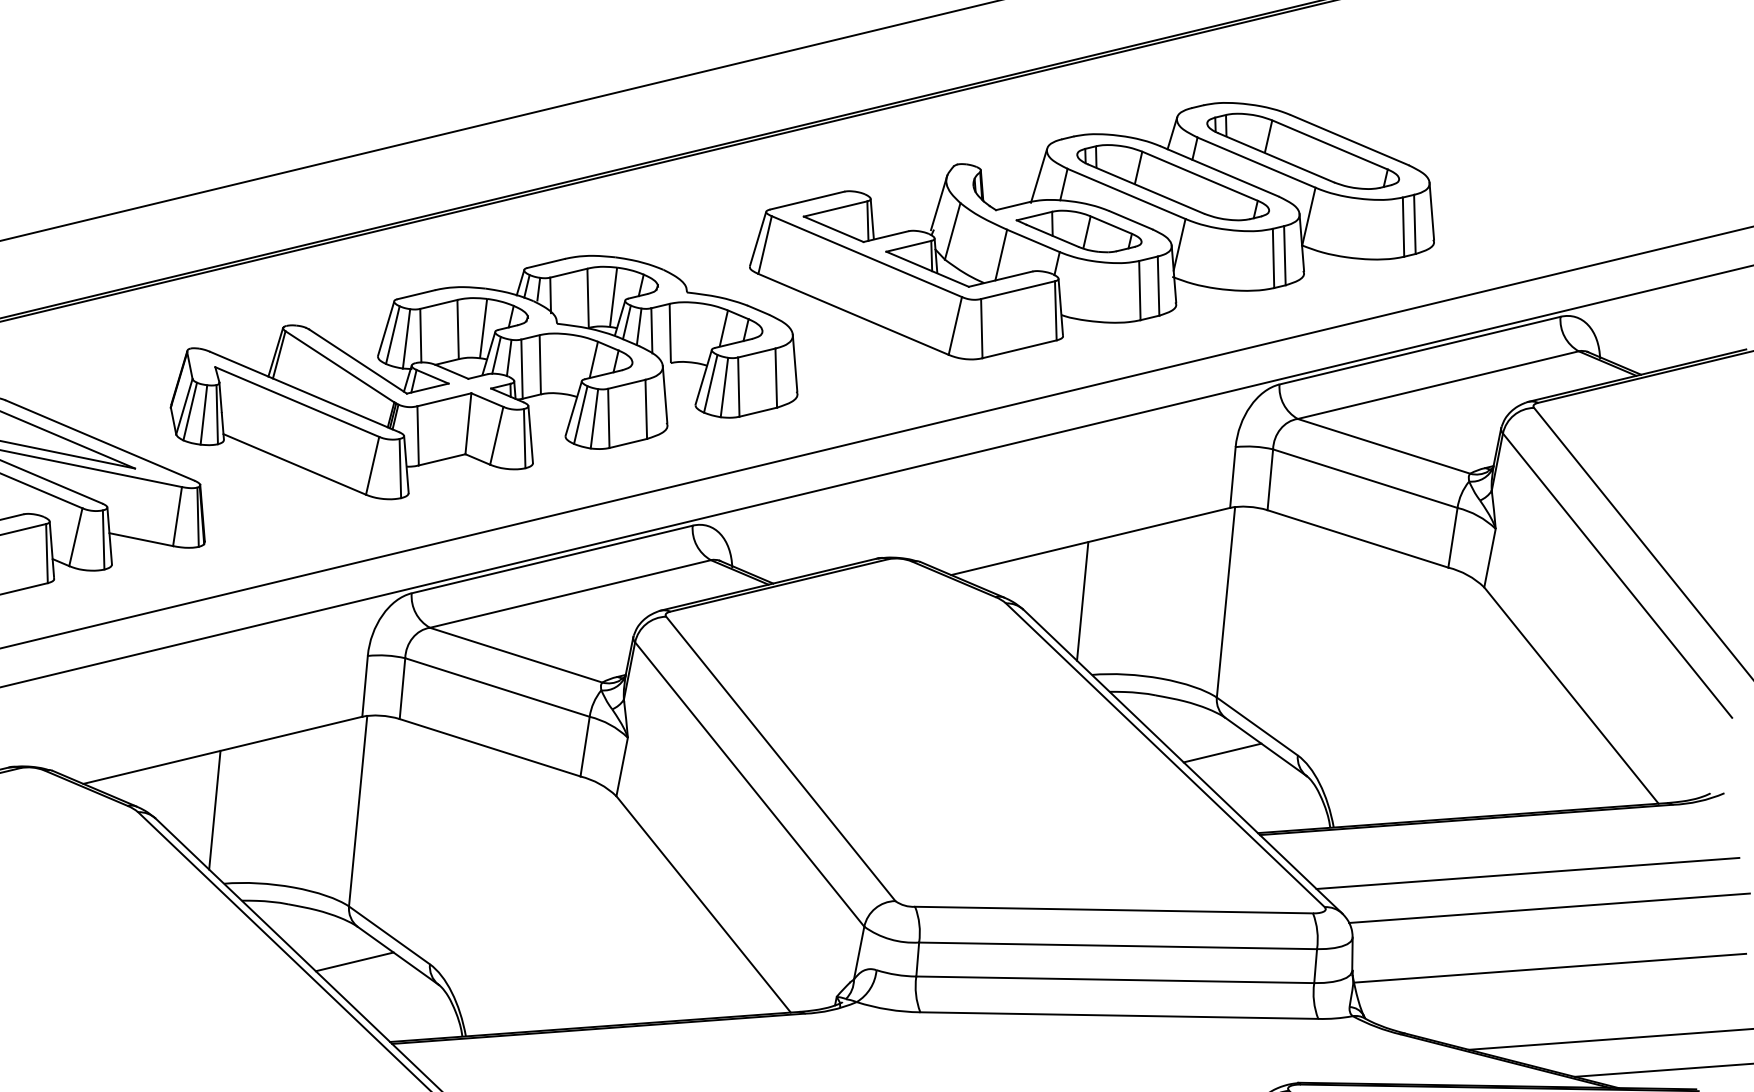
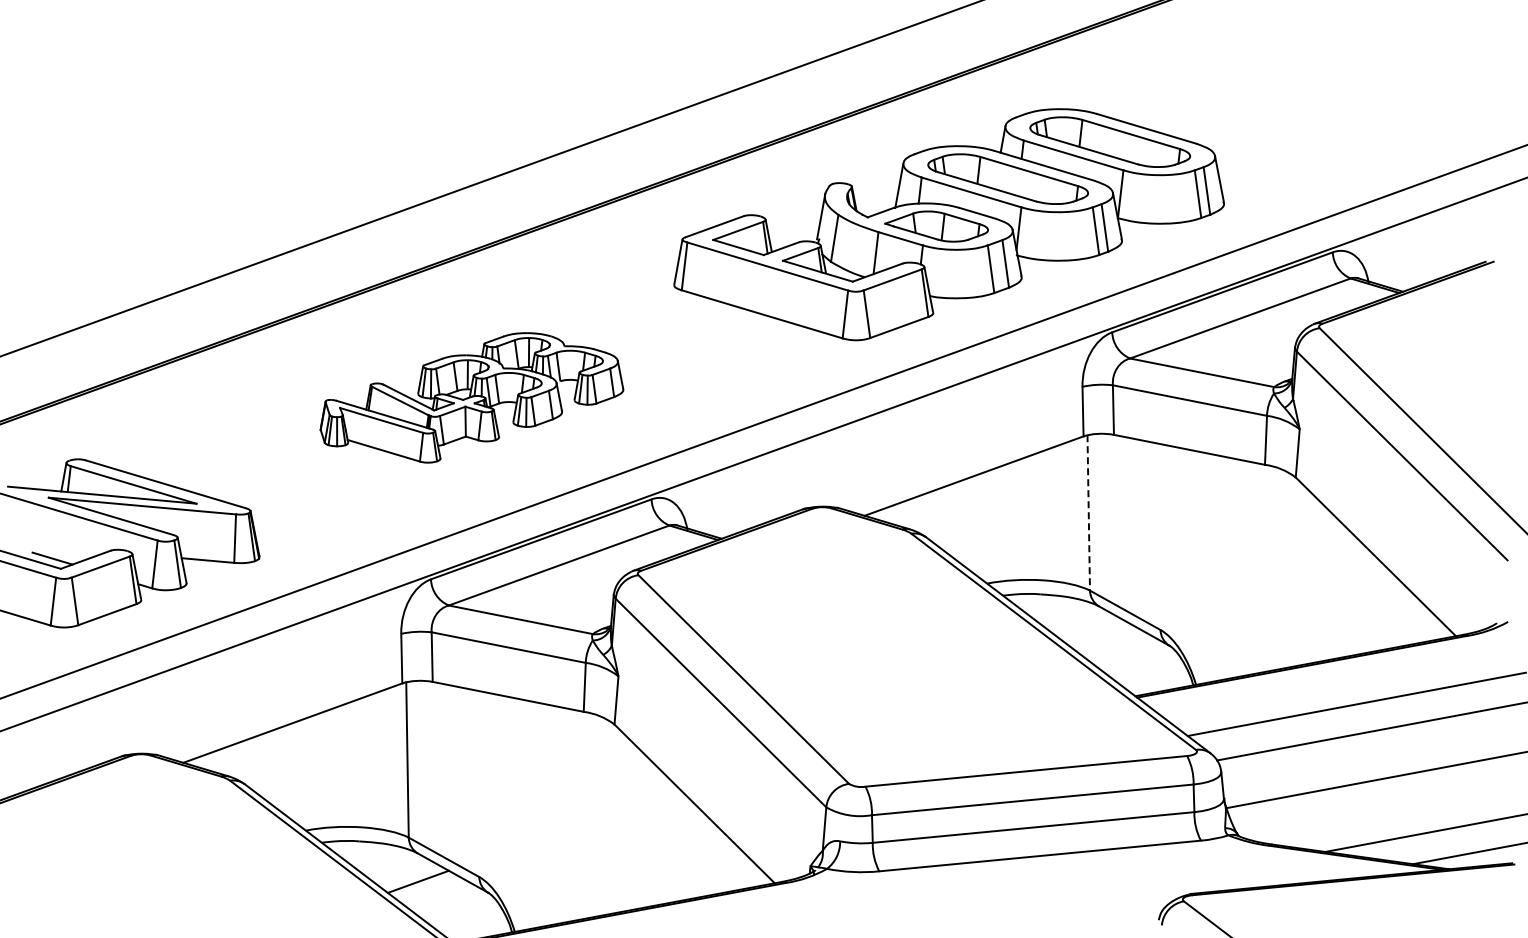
part: (486, 376) -> (471, 397), size x0.6
line: (1082, 600) -> (972, 524), removed
line: (1225, 601) -> (1088, 512), solid -> dashed
line: (1222, 752) -> (1099, 634), removed
line: (214, 809) -> (291, 771), removed

